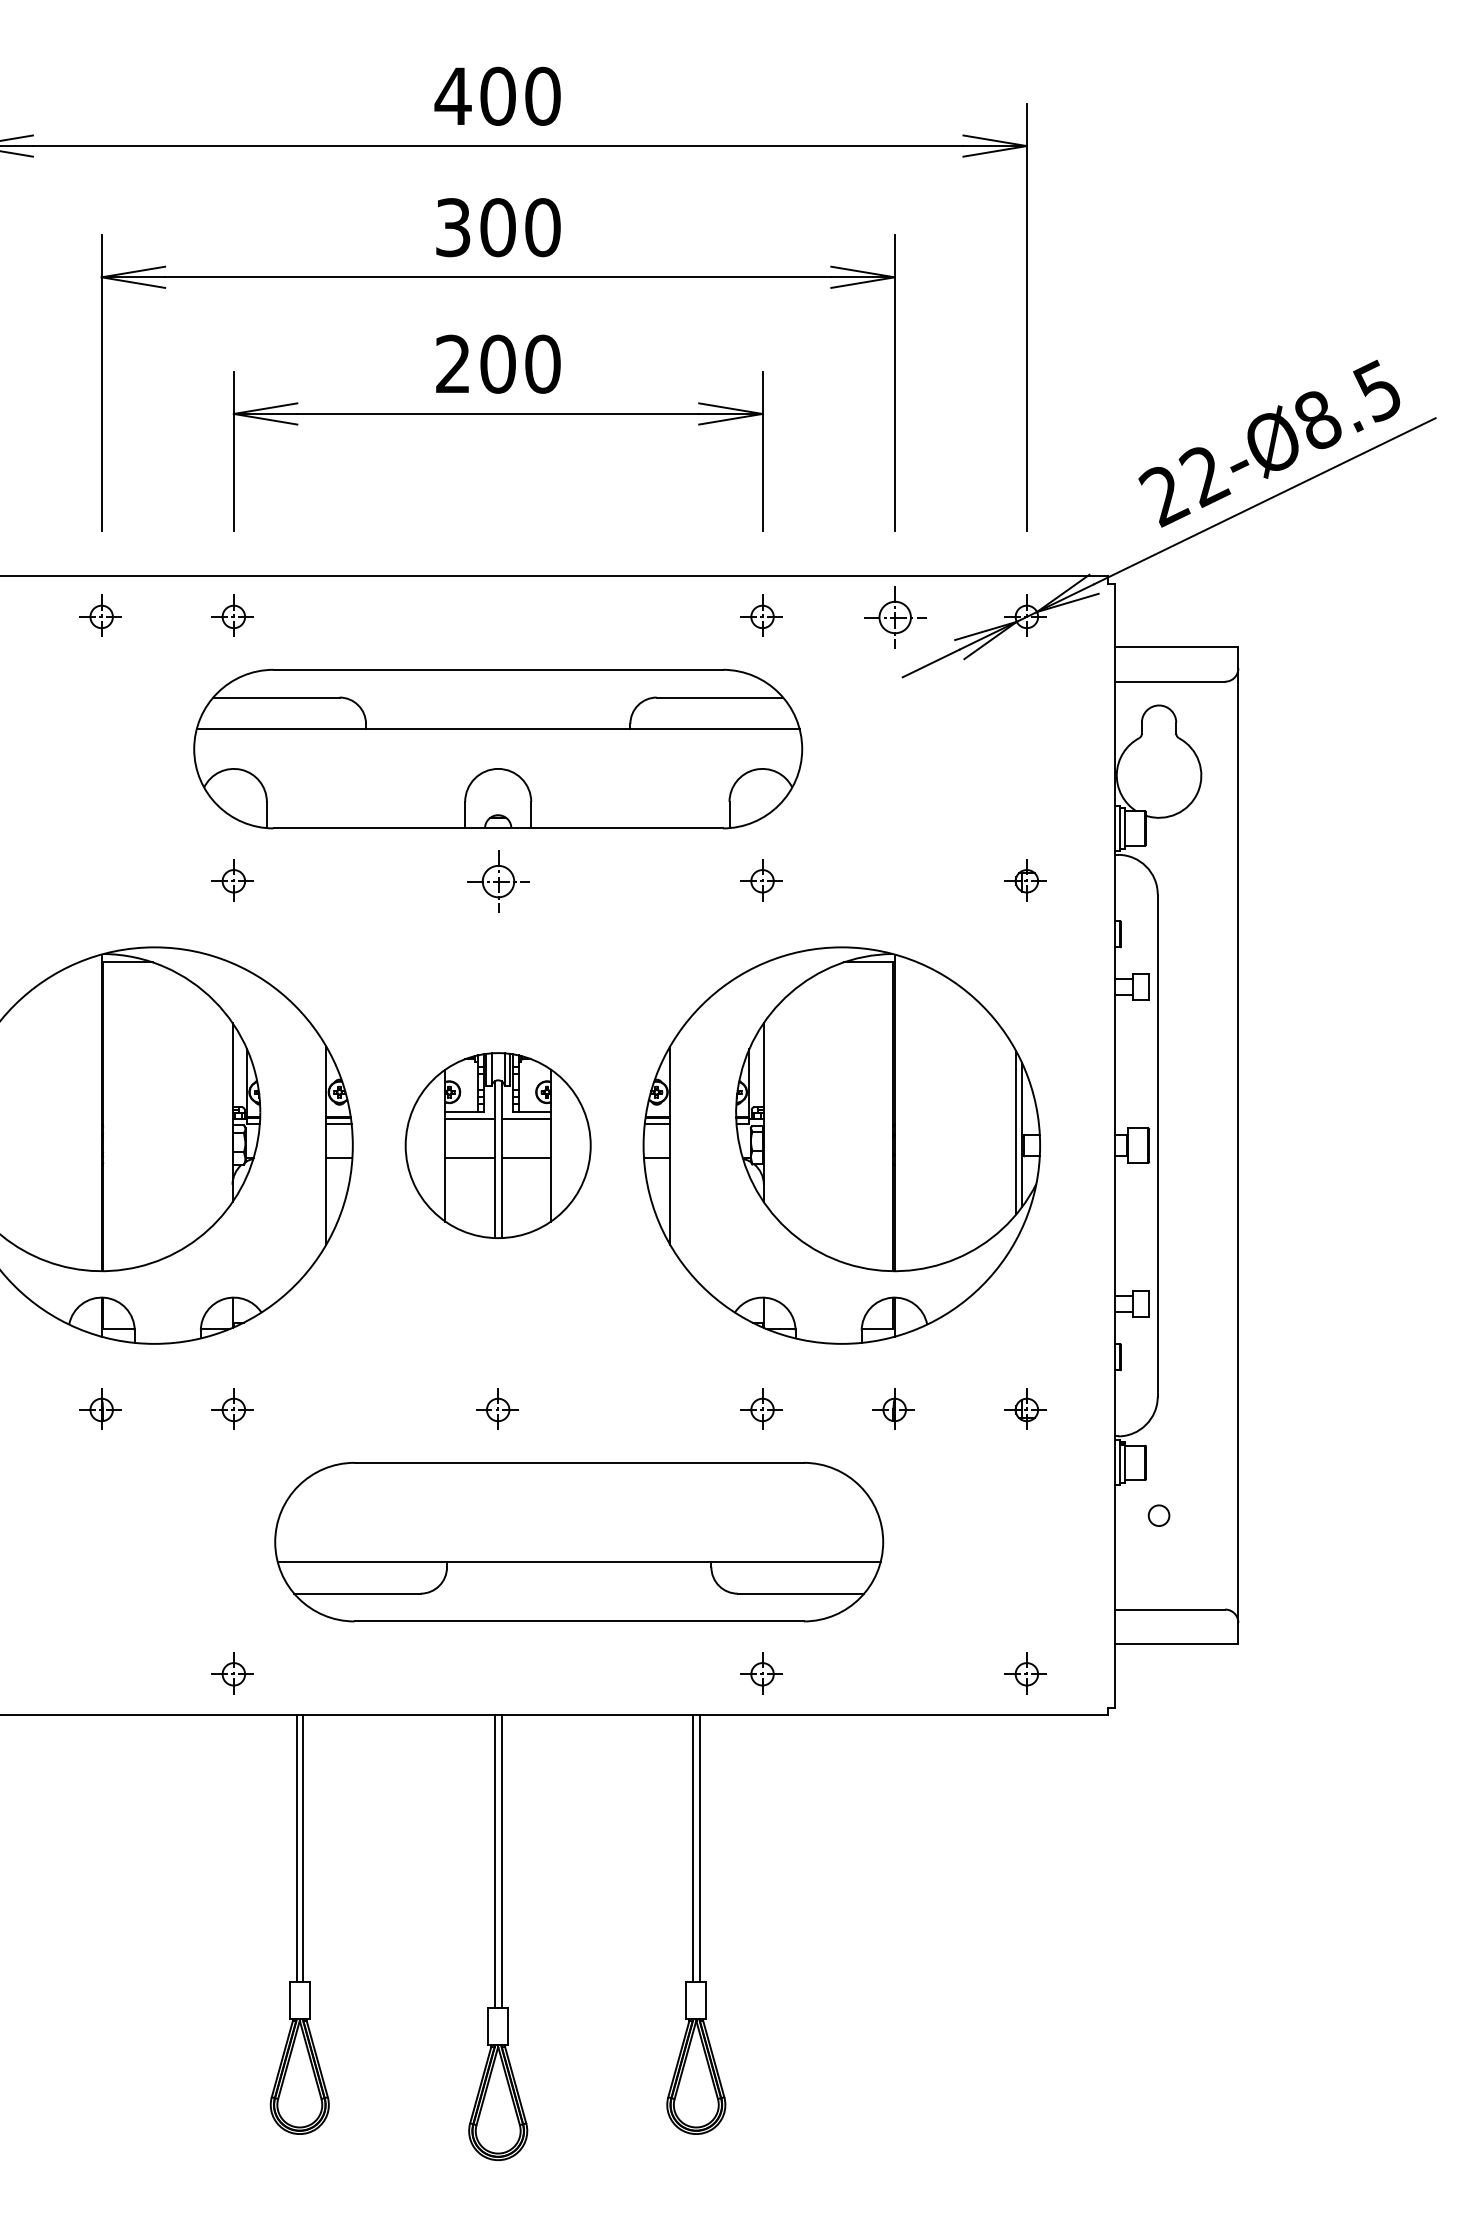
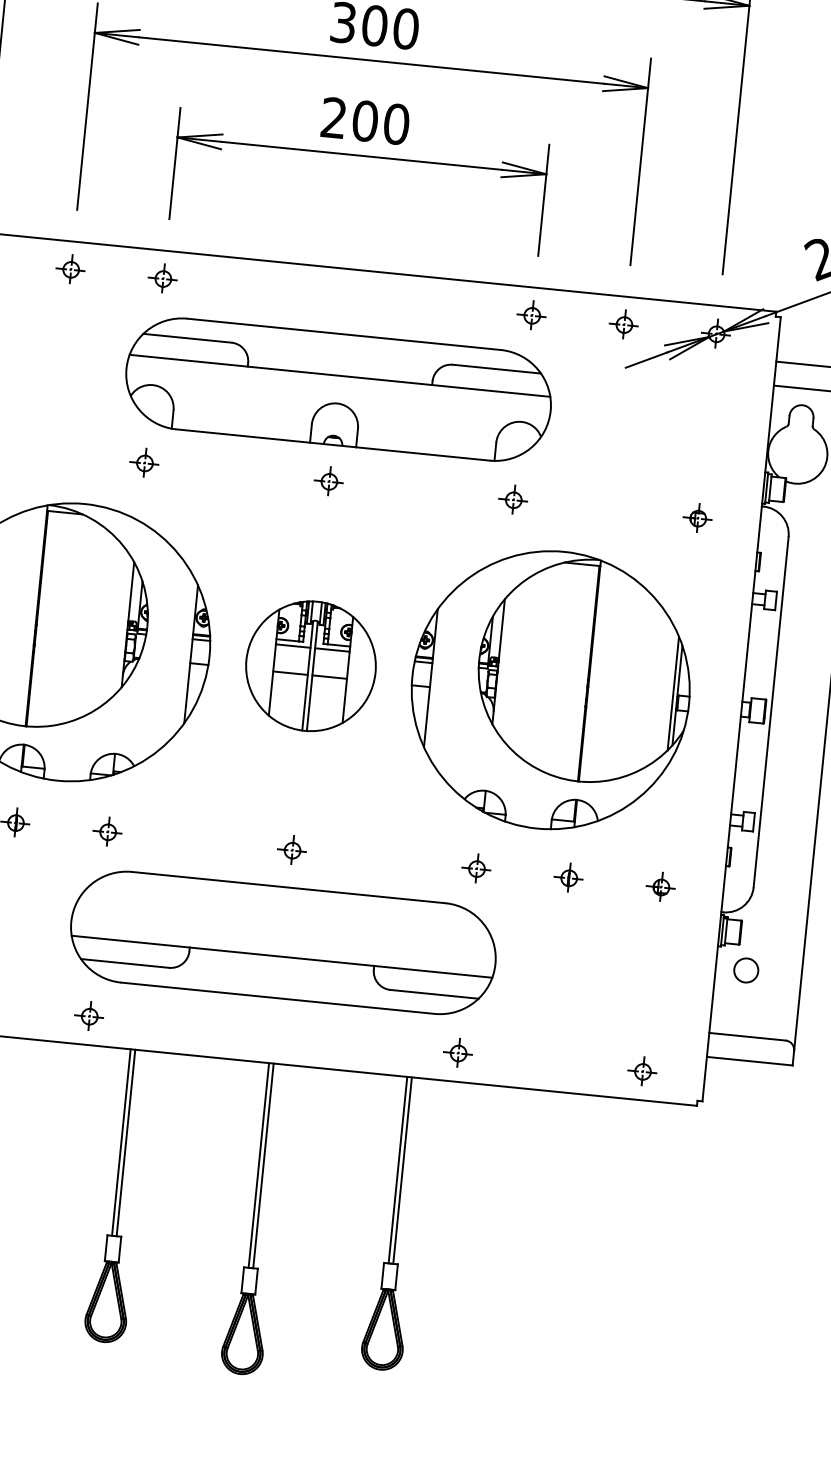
part: (893, 615) -> (623, 323), size x0.71
part: (497, 880) -> (328, 481), size x0.71
circle: (1158, 1515) -> (745, 970), size x1.67
part: (579, 1542) -> (283, 943), moved

